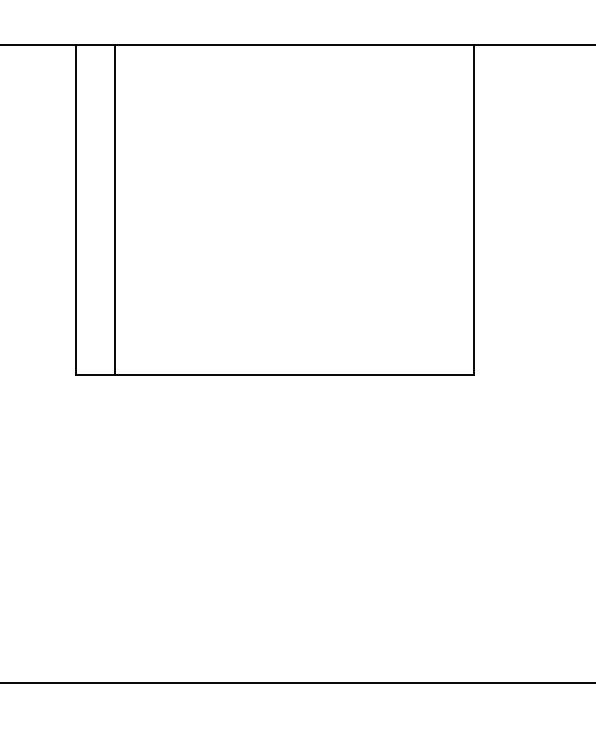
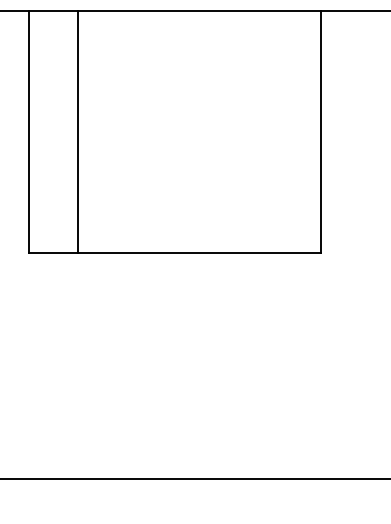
line: (115, 209) -> (77, 131), moved

